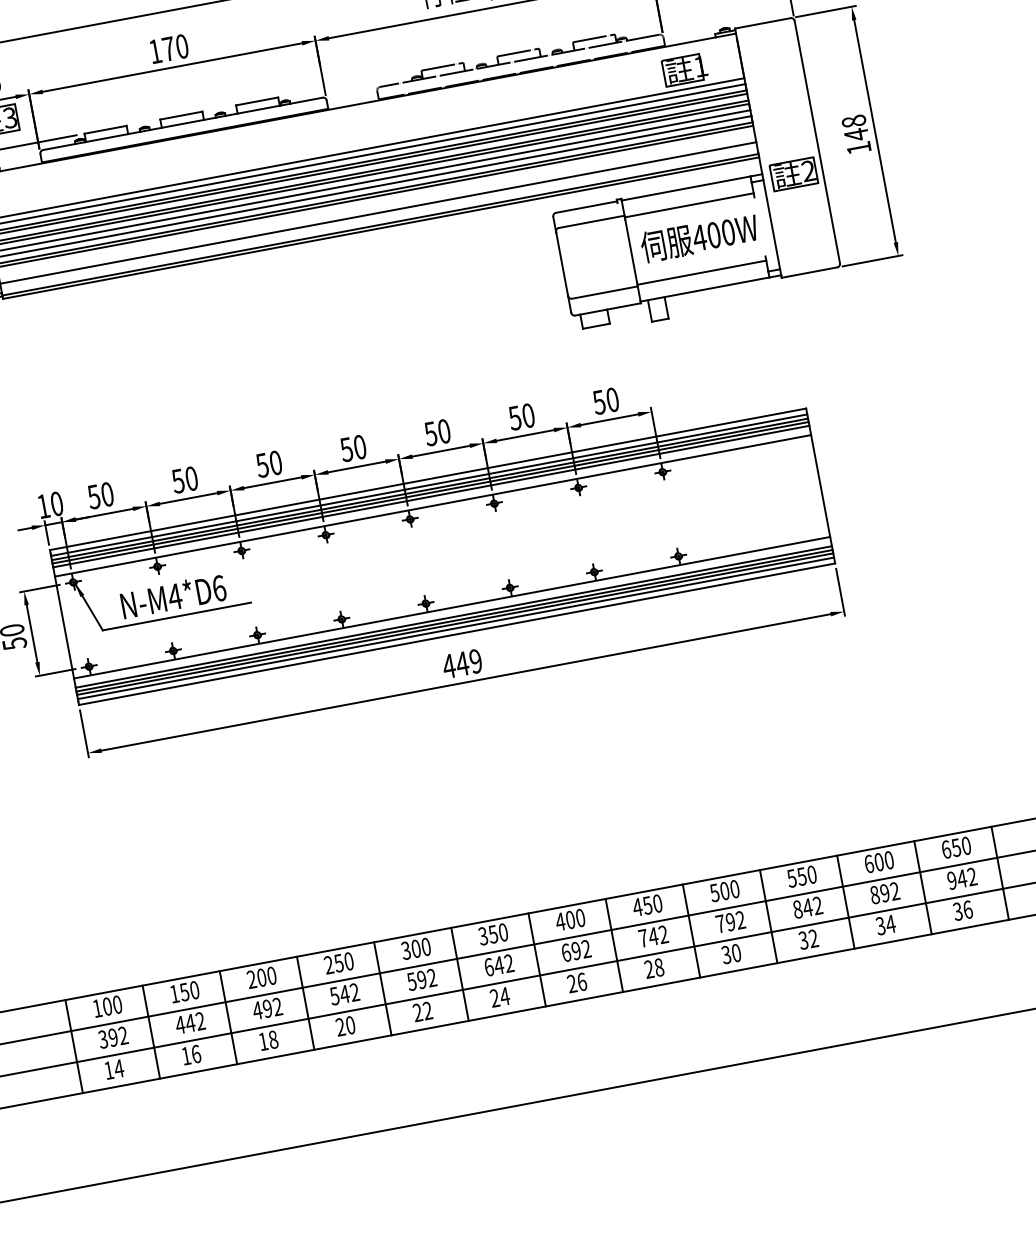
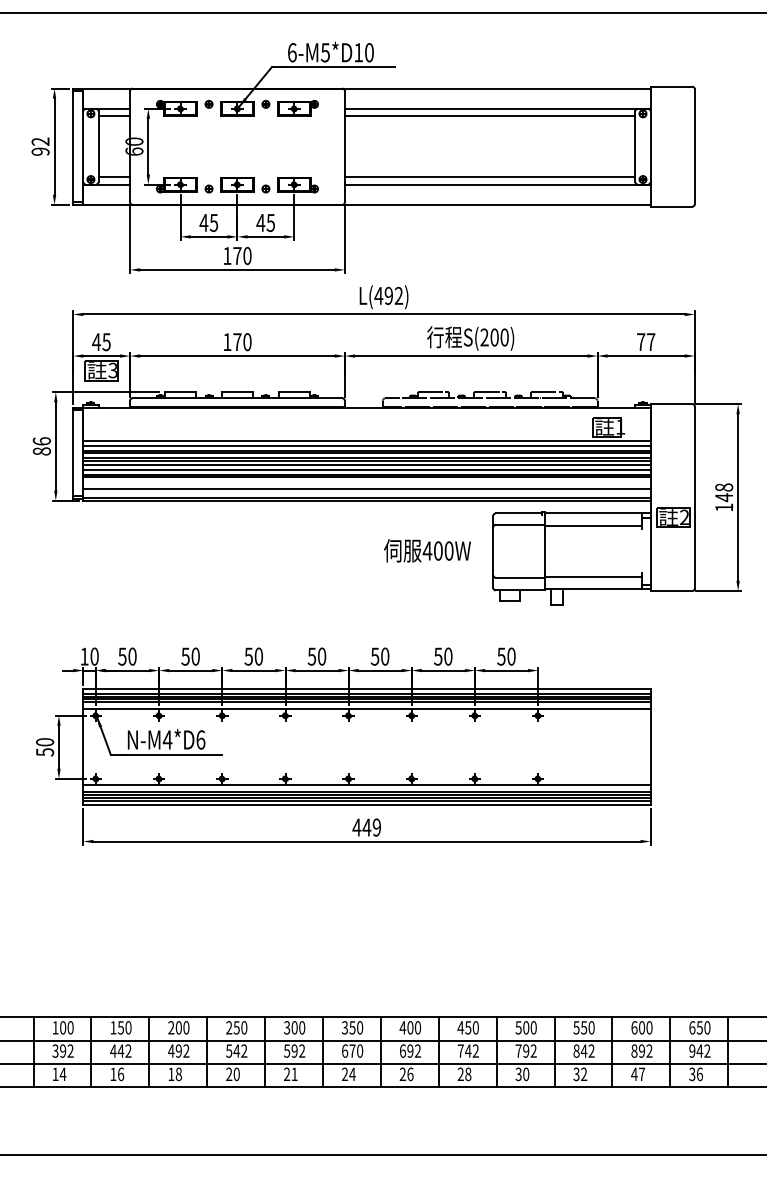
text: (699, 237) -> (427, 550), moved
text: (886, 925) -> (638, 1074), 34 -> 47
text: (504, 963) -> (356, 1050), 642 -> 670
text: (427, 1009) -> (294, 1073), 22 -> 21

